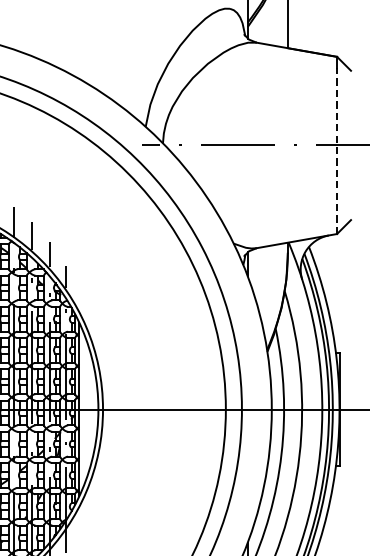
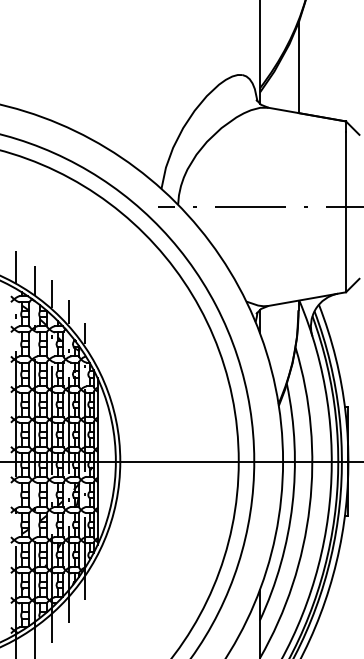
line: (337, 150) -> (346, 211), dashed -> solid

